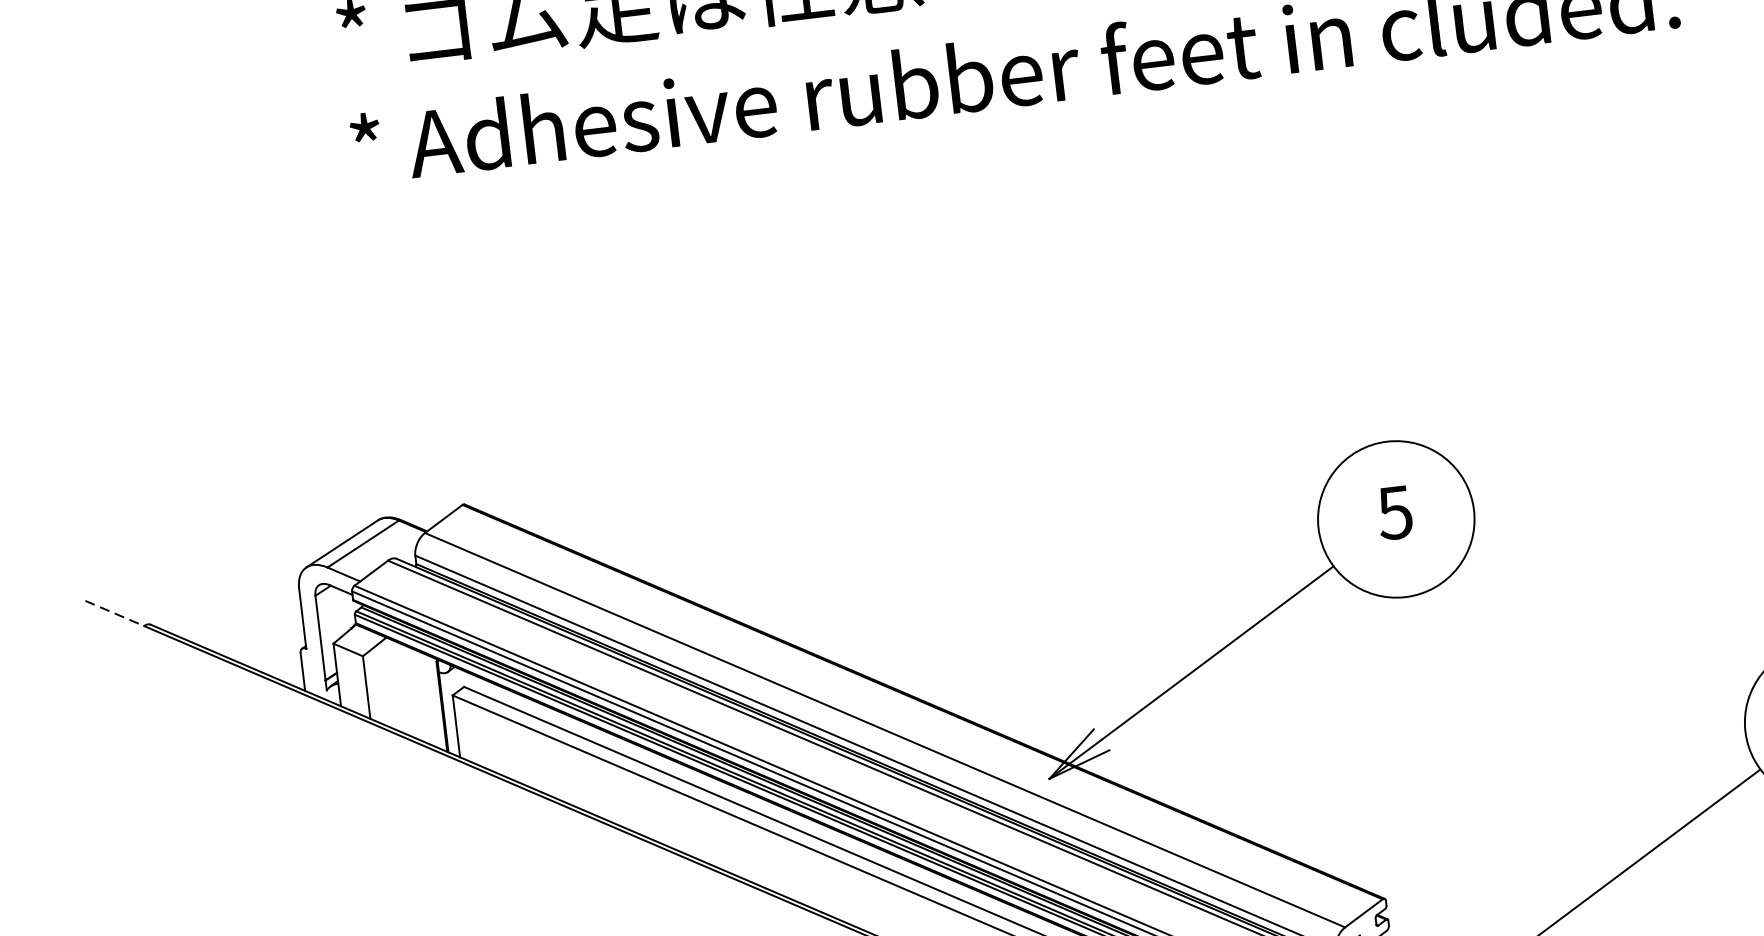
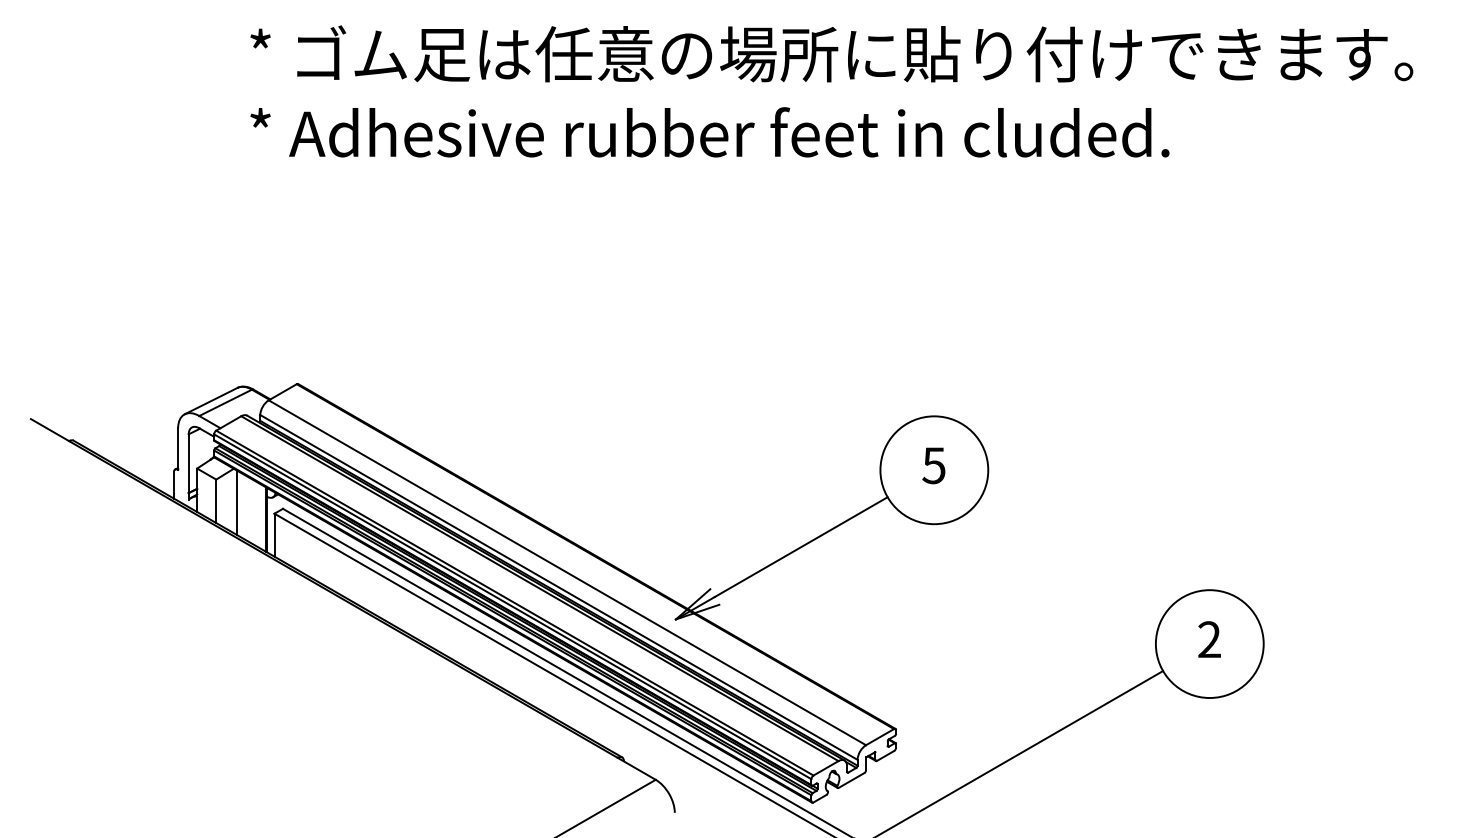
line: (115, 613) -> (50, 430), dashed -> solid
line: (397, 685) -> (237, 502), added

